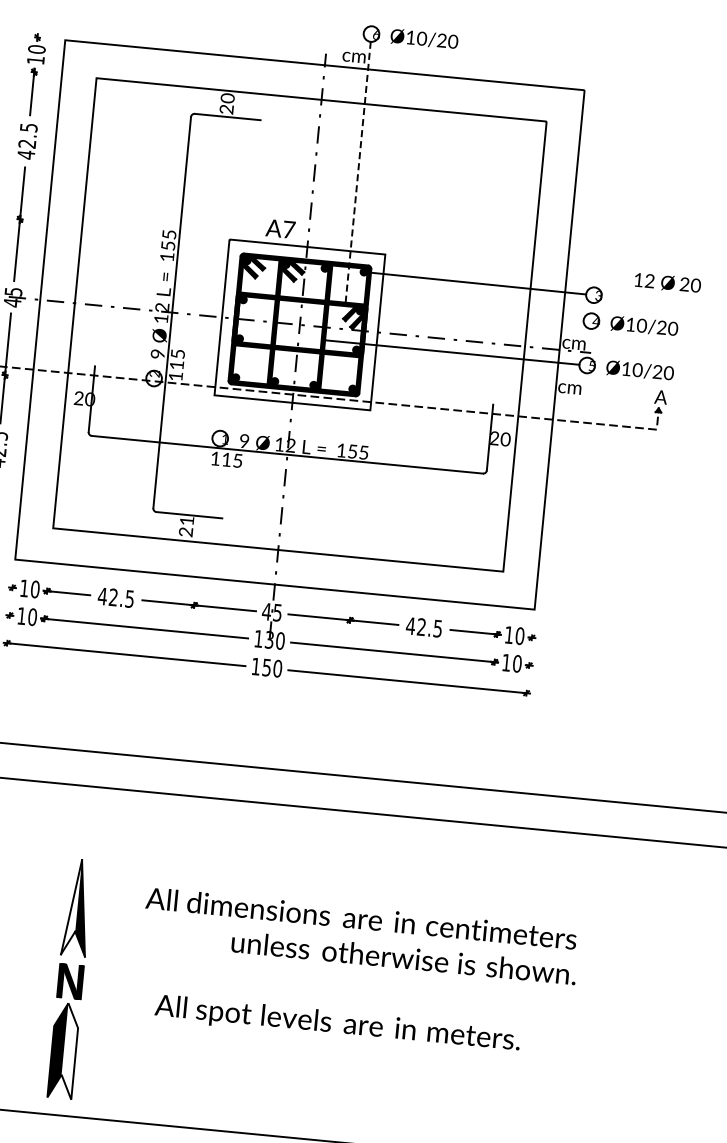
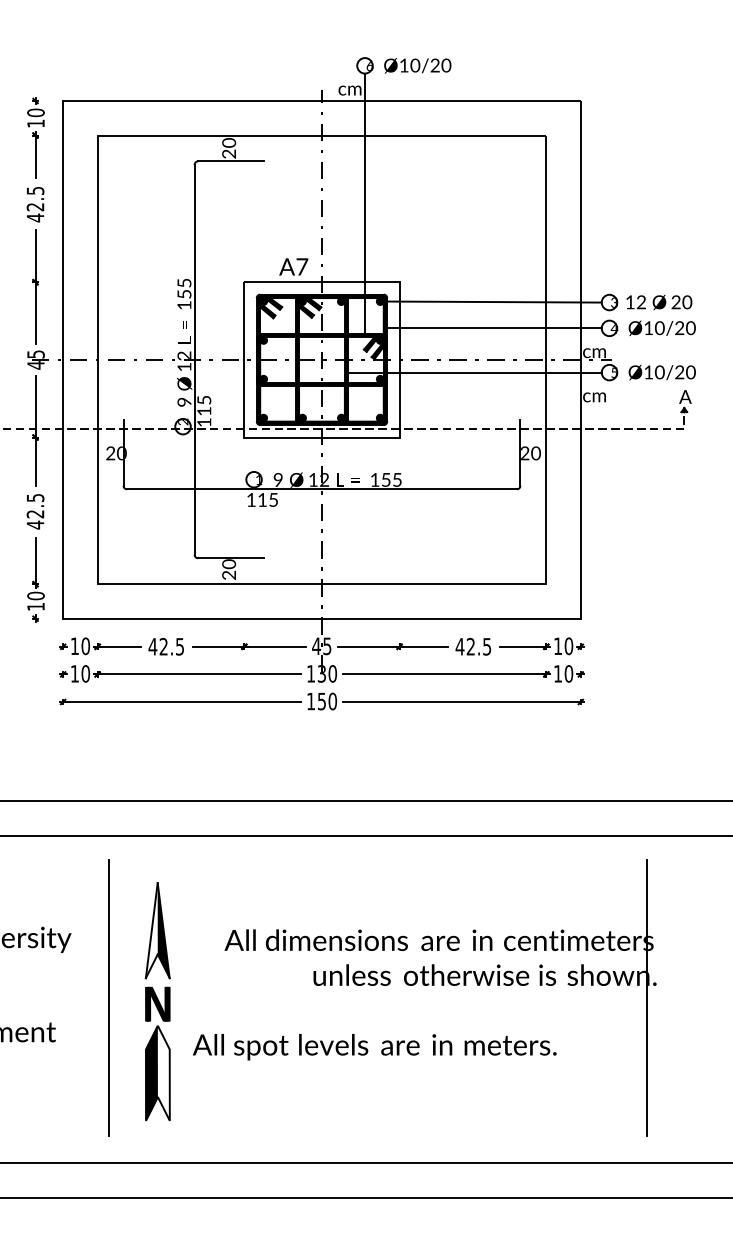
line: (358, 172) -> (365, 203), dashed -> solid
text: (668, 283) -> (659, 302), moved
line: (476, 310) -> (494, 328), added
text: (187, 521) -> (229, 564), 21 -> 20
line: (24, 945) -> (108, 998), added
part: (70, 978) -> (157, 1001), moved
line: (563, 997) -> (646, 998), added
text: (337, 1024) -> (374, 1047), moved

